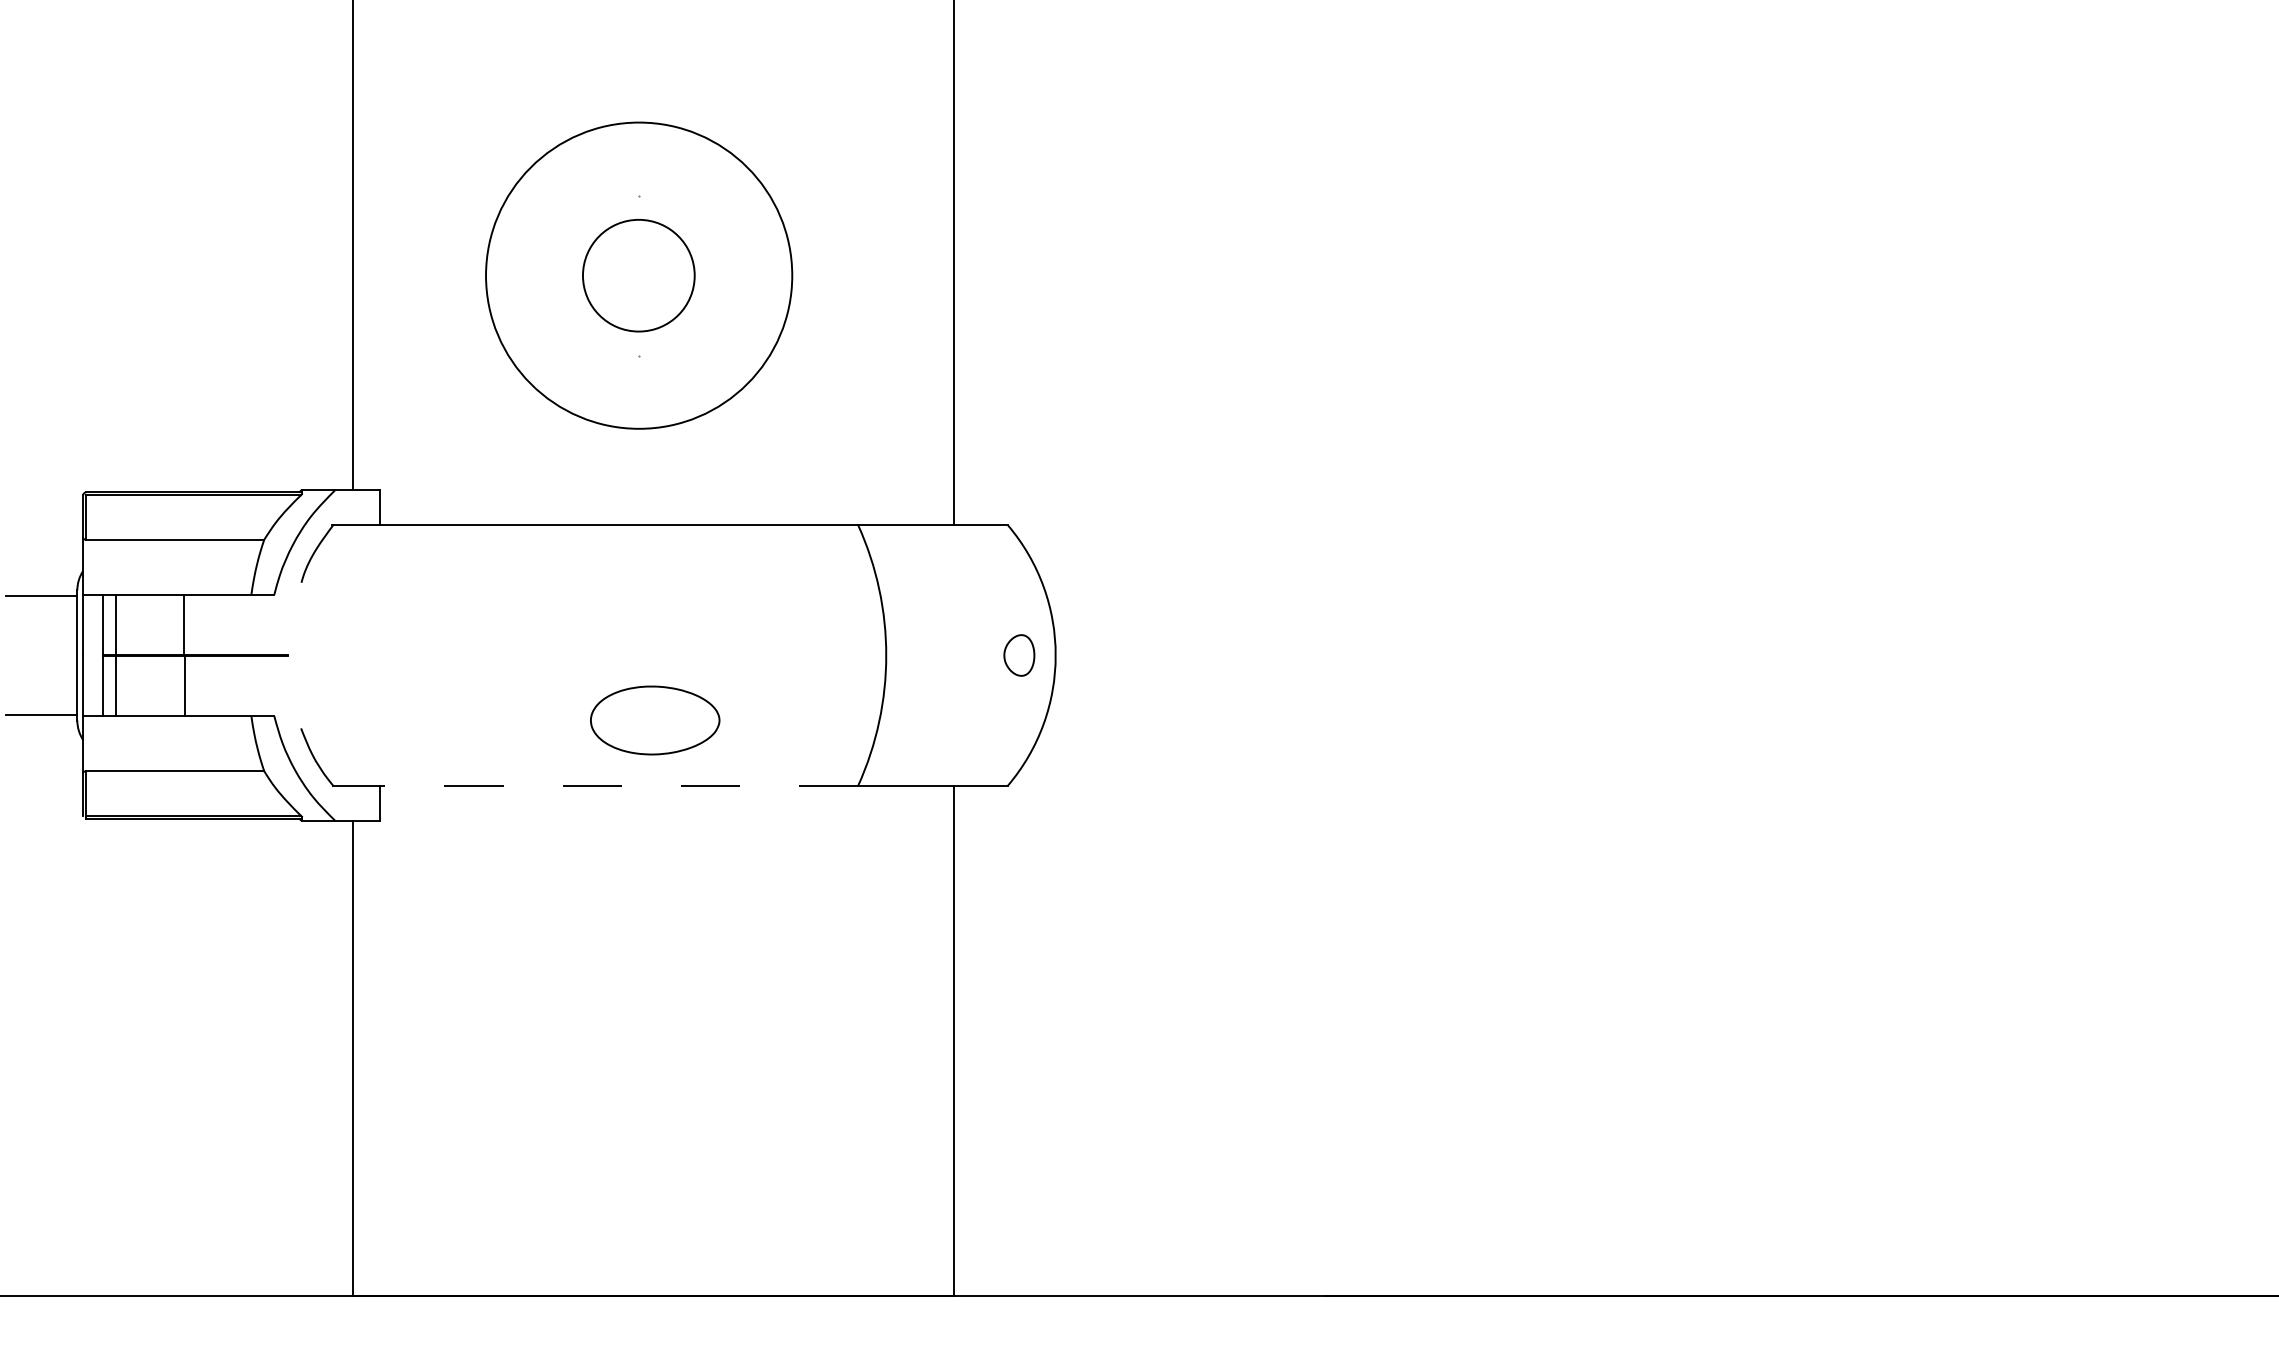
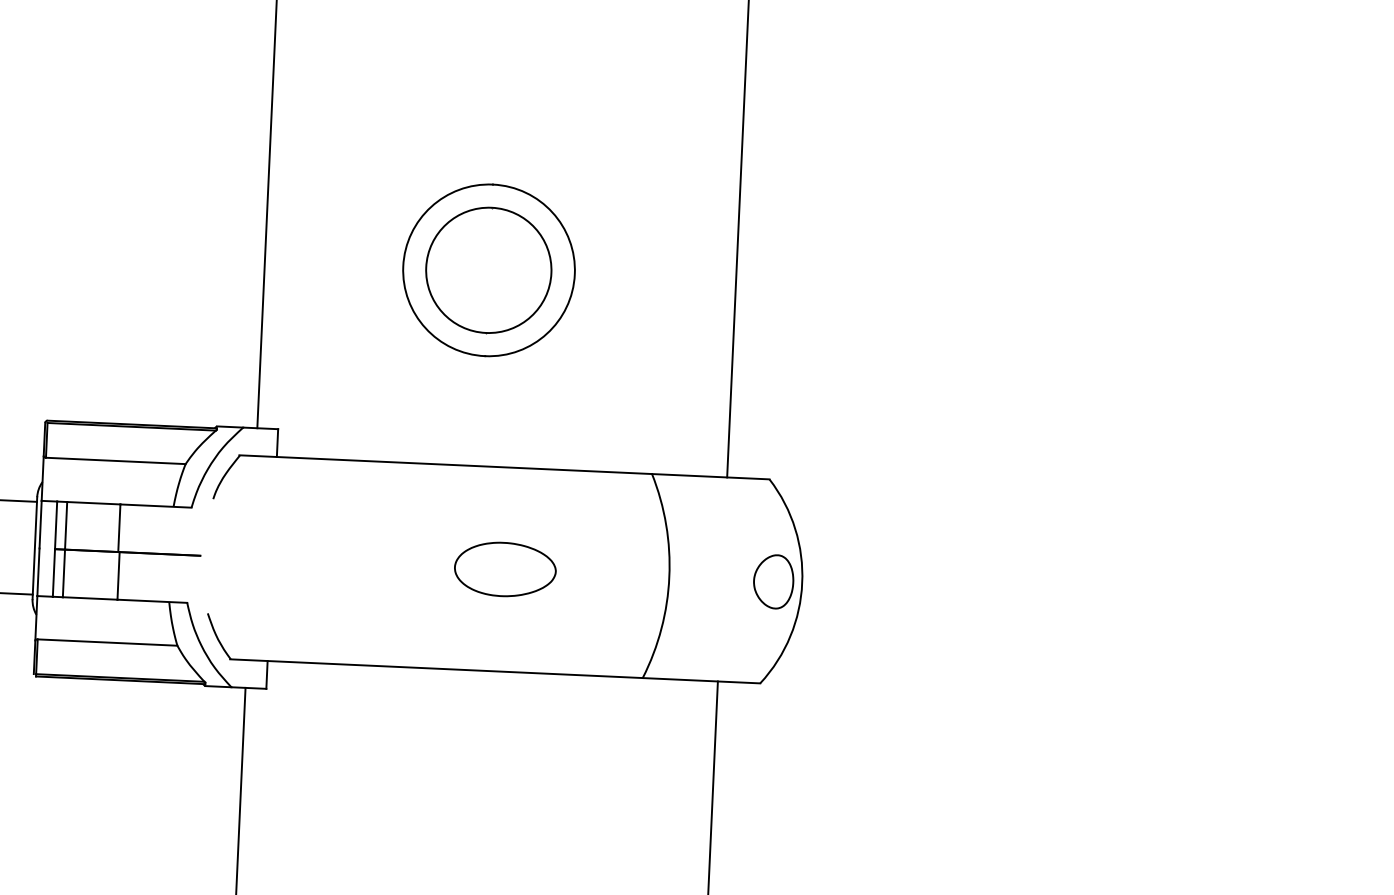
circle: (638, 275) -> (488, 270), size x0.71
circle: (638, 275) -> (488, 270), size x1.43
part: (1019, 655) -> (773, 581), size x1.67
part: (655, 720) -> (505, 569), moved
line: (594, 785) -> (435, 668), dashed -> solid

